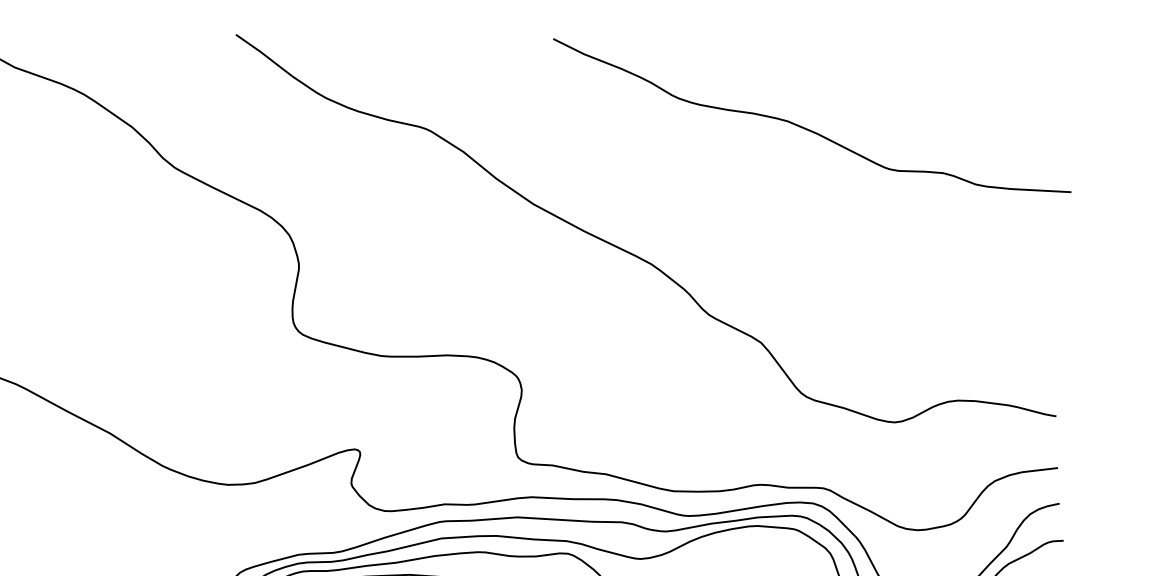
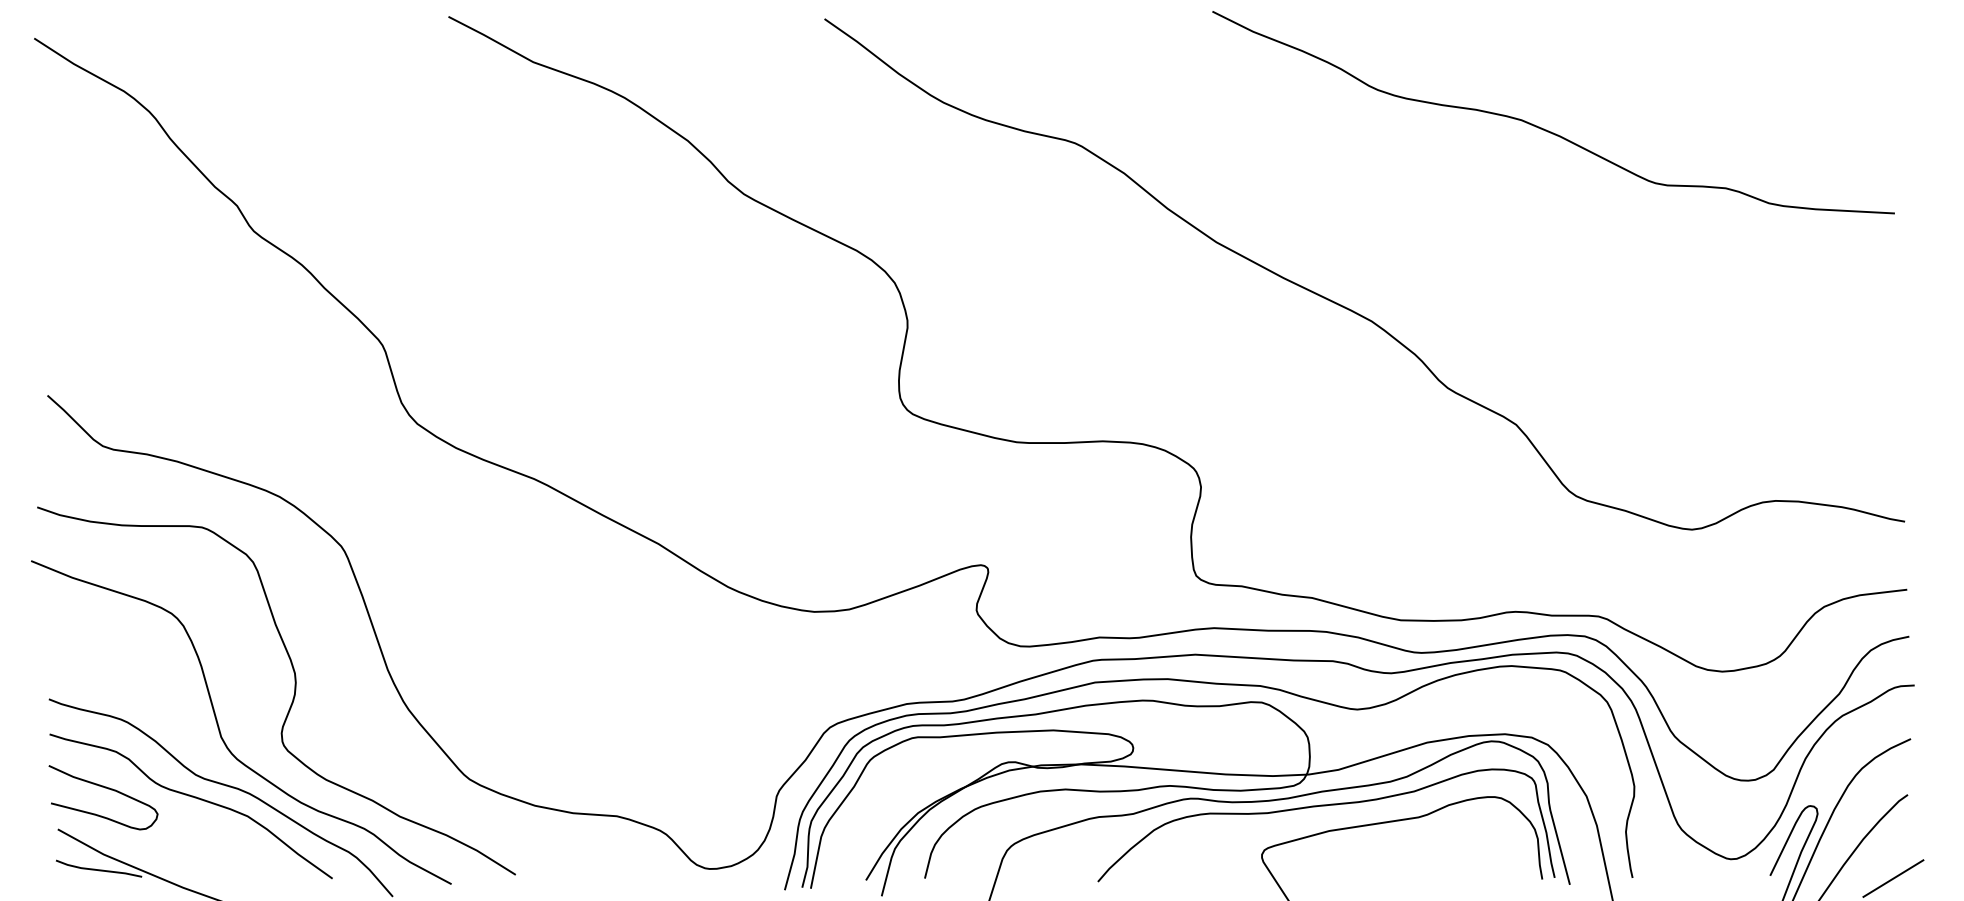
curve: (805, 127) -> (1544, 128), moved

